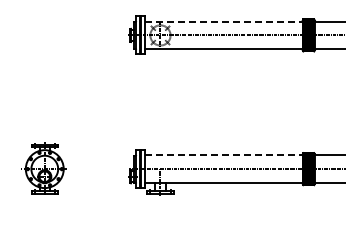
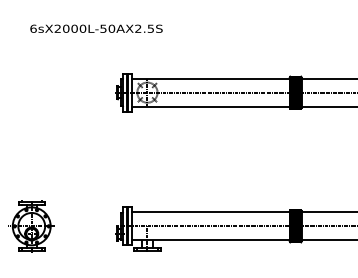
line: (223, 21) -> (210, 78), dashed -> solid
line: (223, 155) -> (210, 212), dashed -> solid

